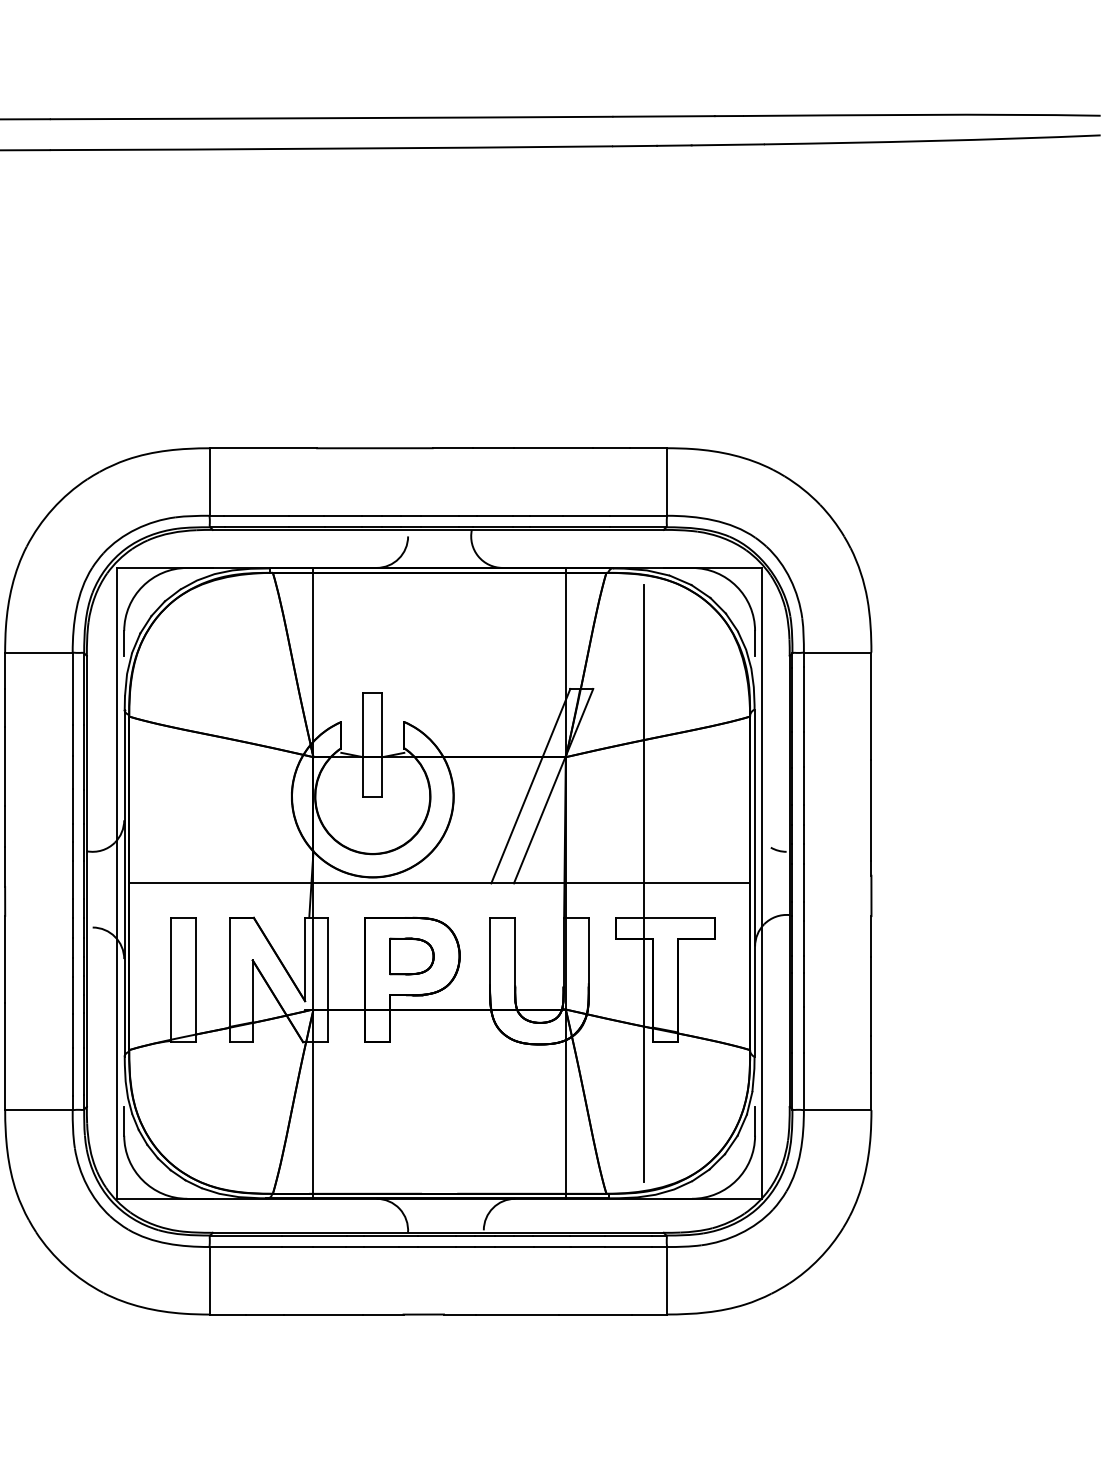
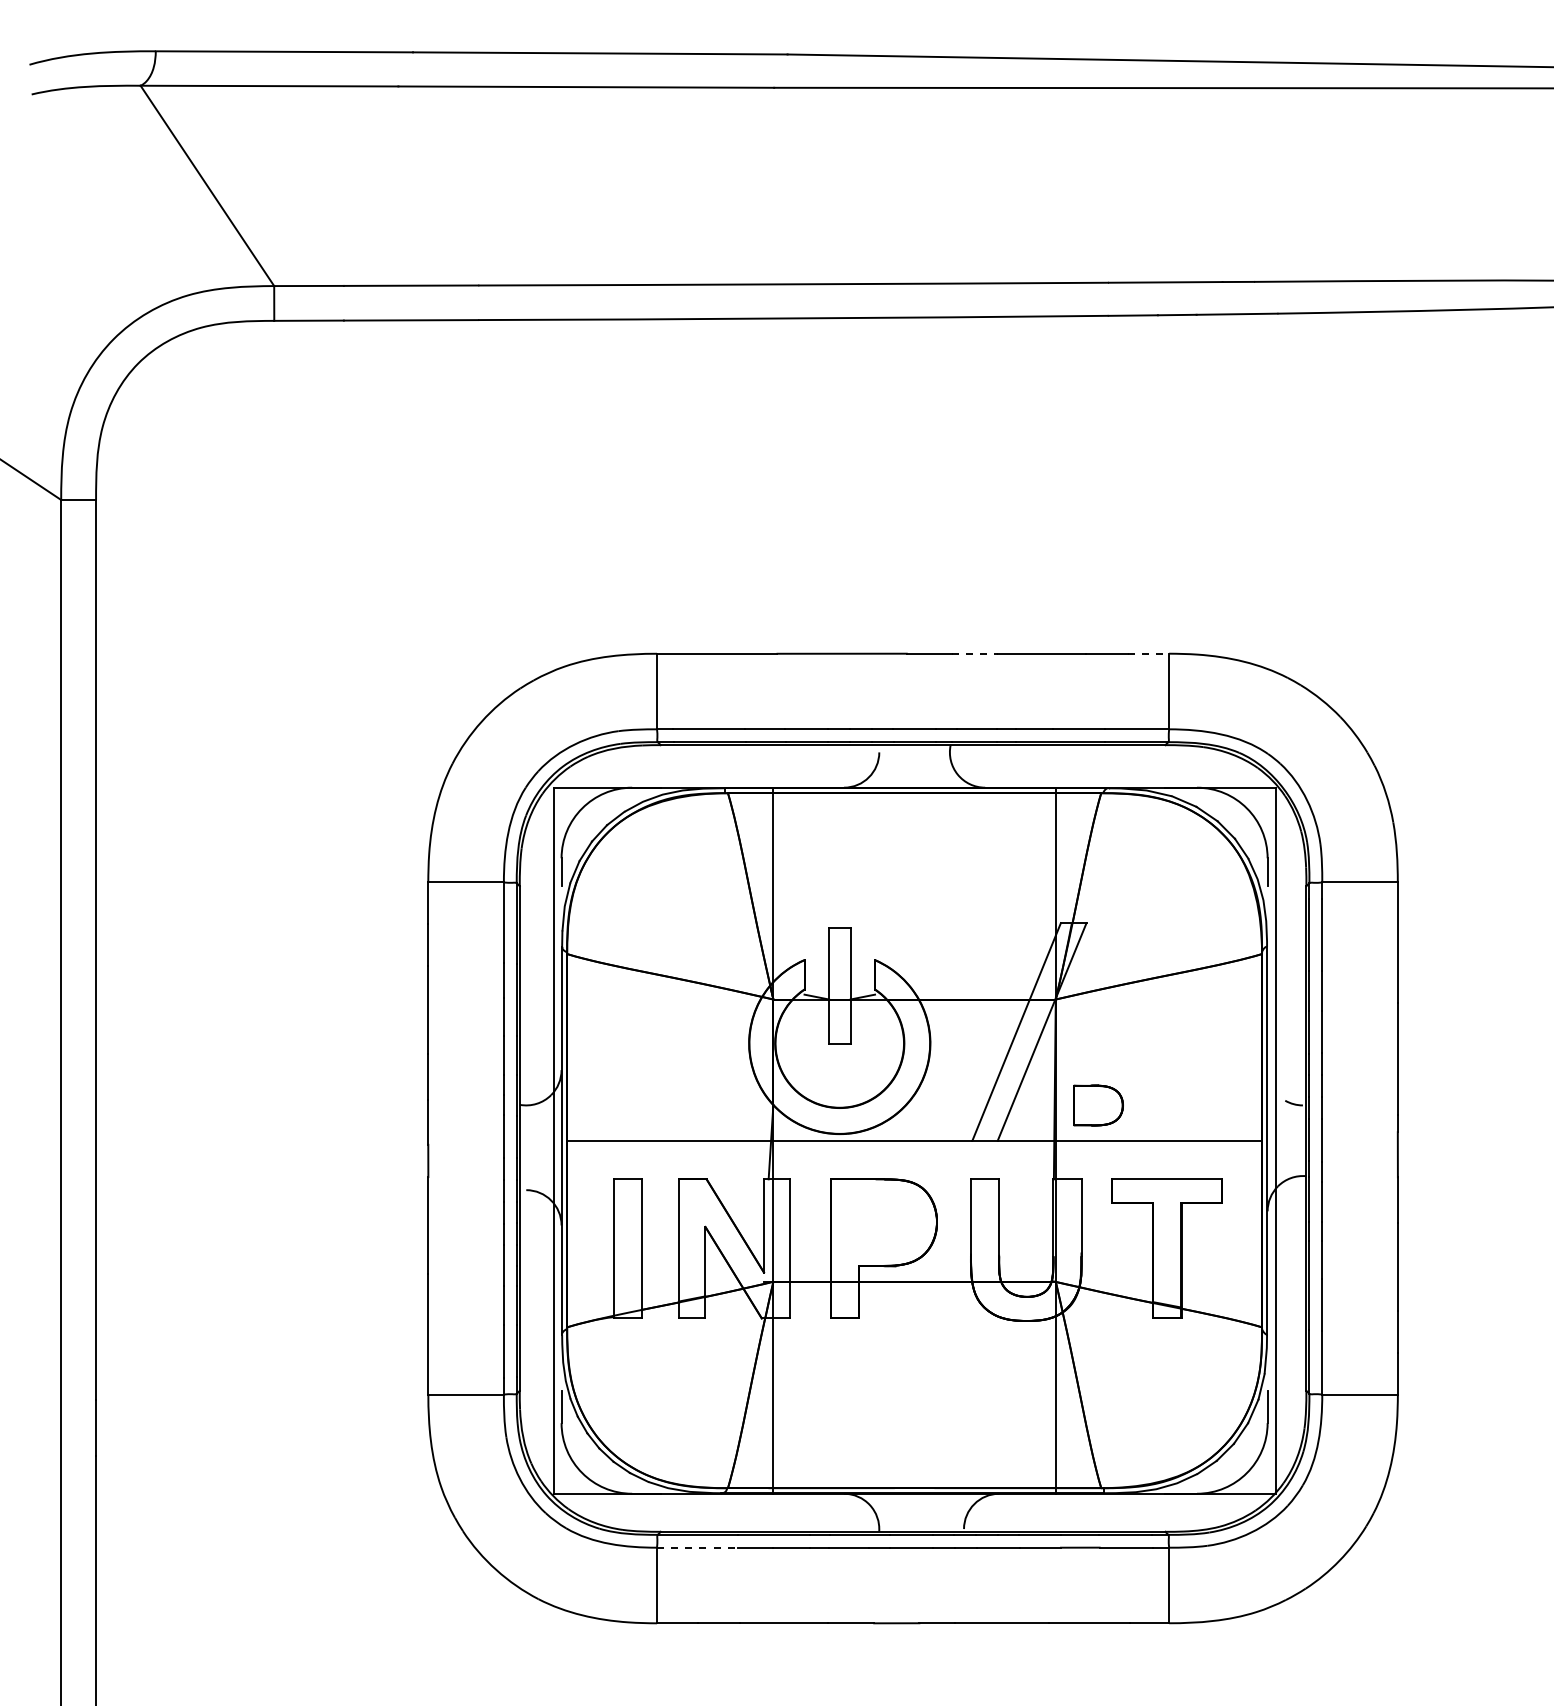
line: (493, 448) -> (974, 653), solid -> dashed
line: (648, 448) -> (1148, 653), solid -> dashed
line: (644, 883) -> (1143, 1140), removed
part: (411, 956) -> (1098, 1105), moved
line: (245, 1246) -> (697, 1547), solid -> dashed

